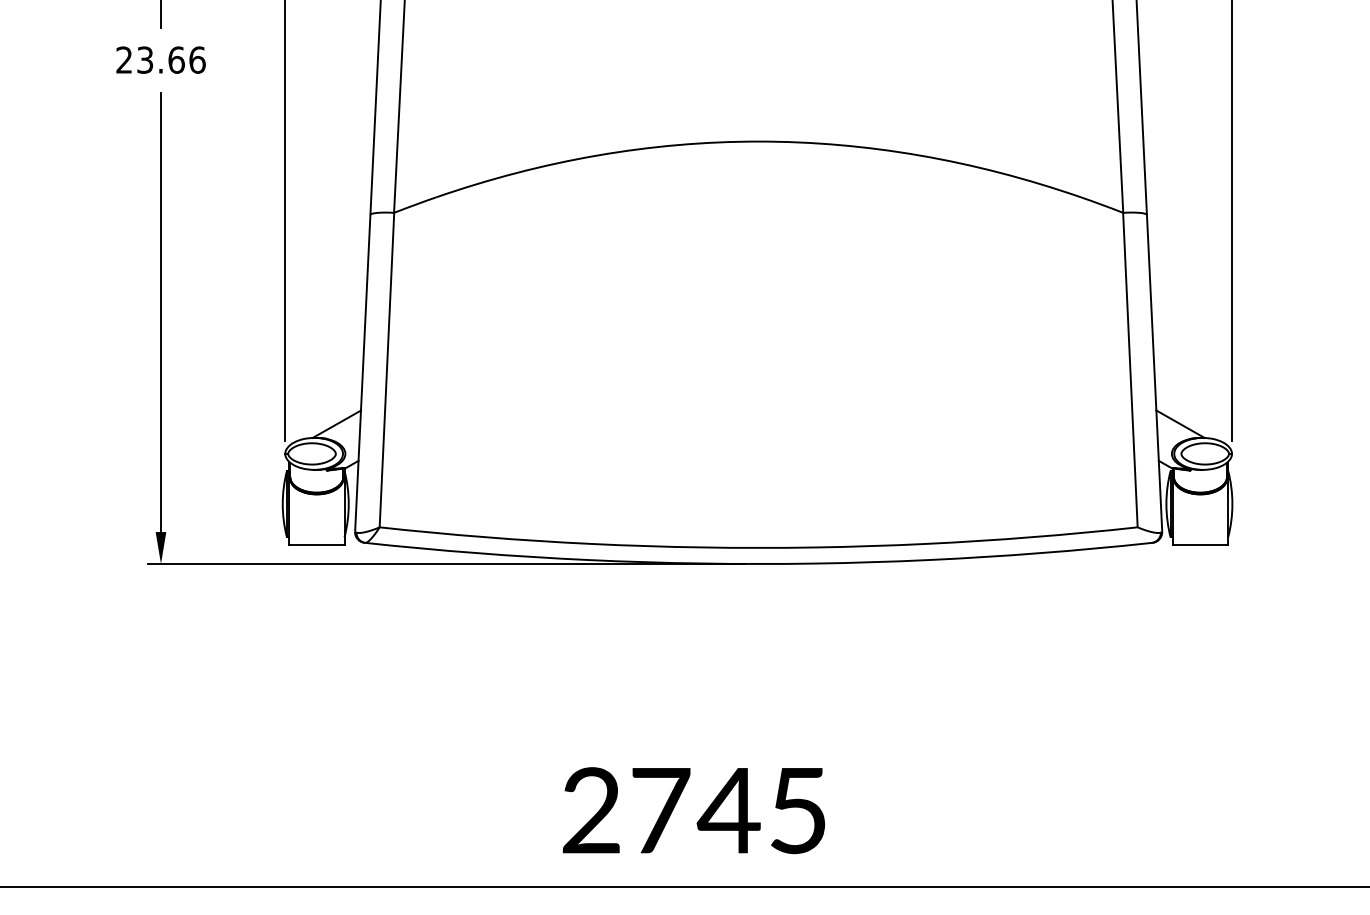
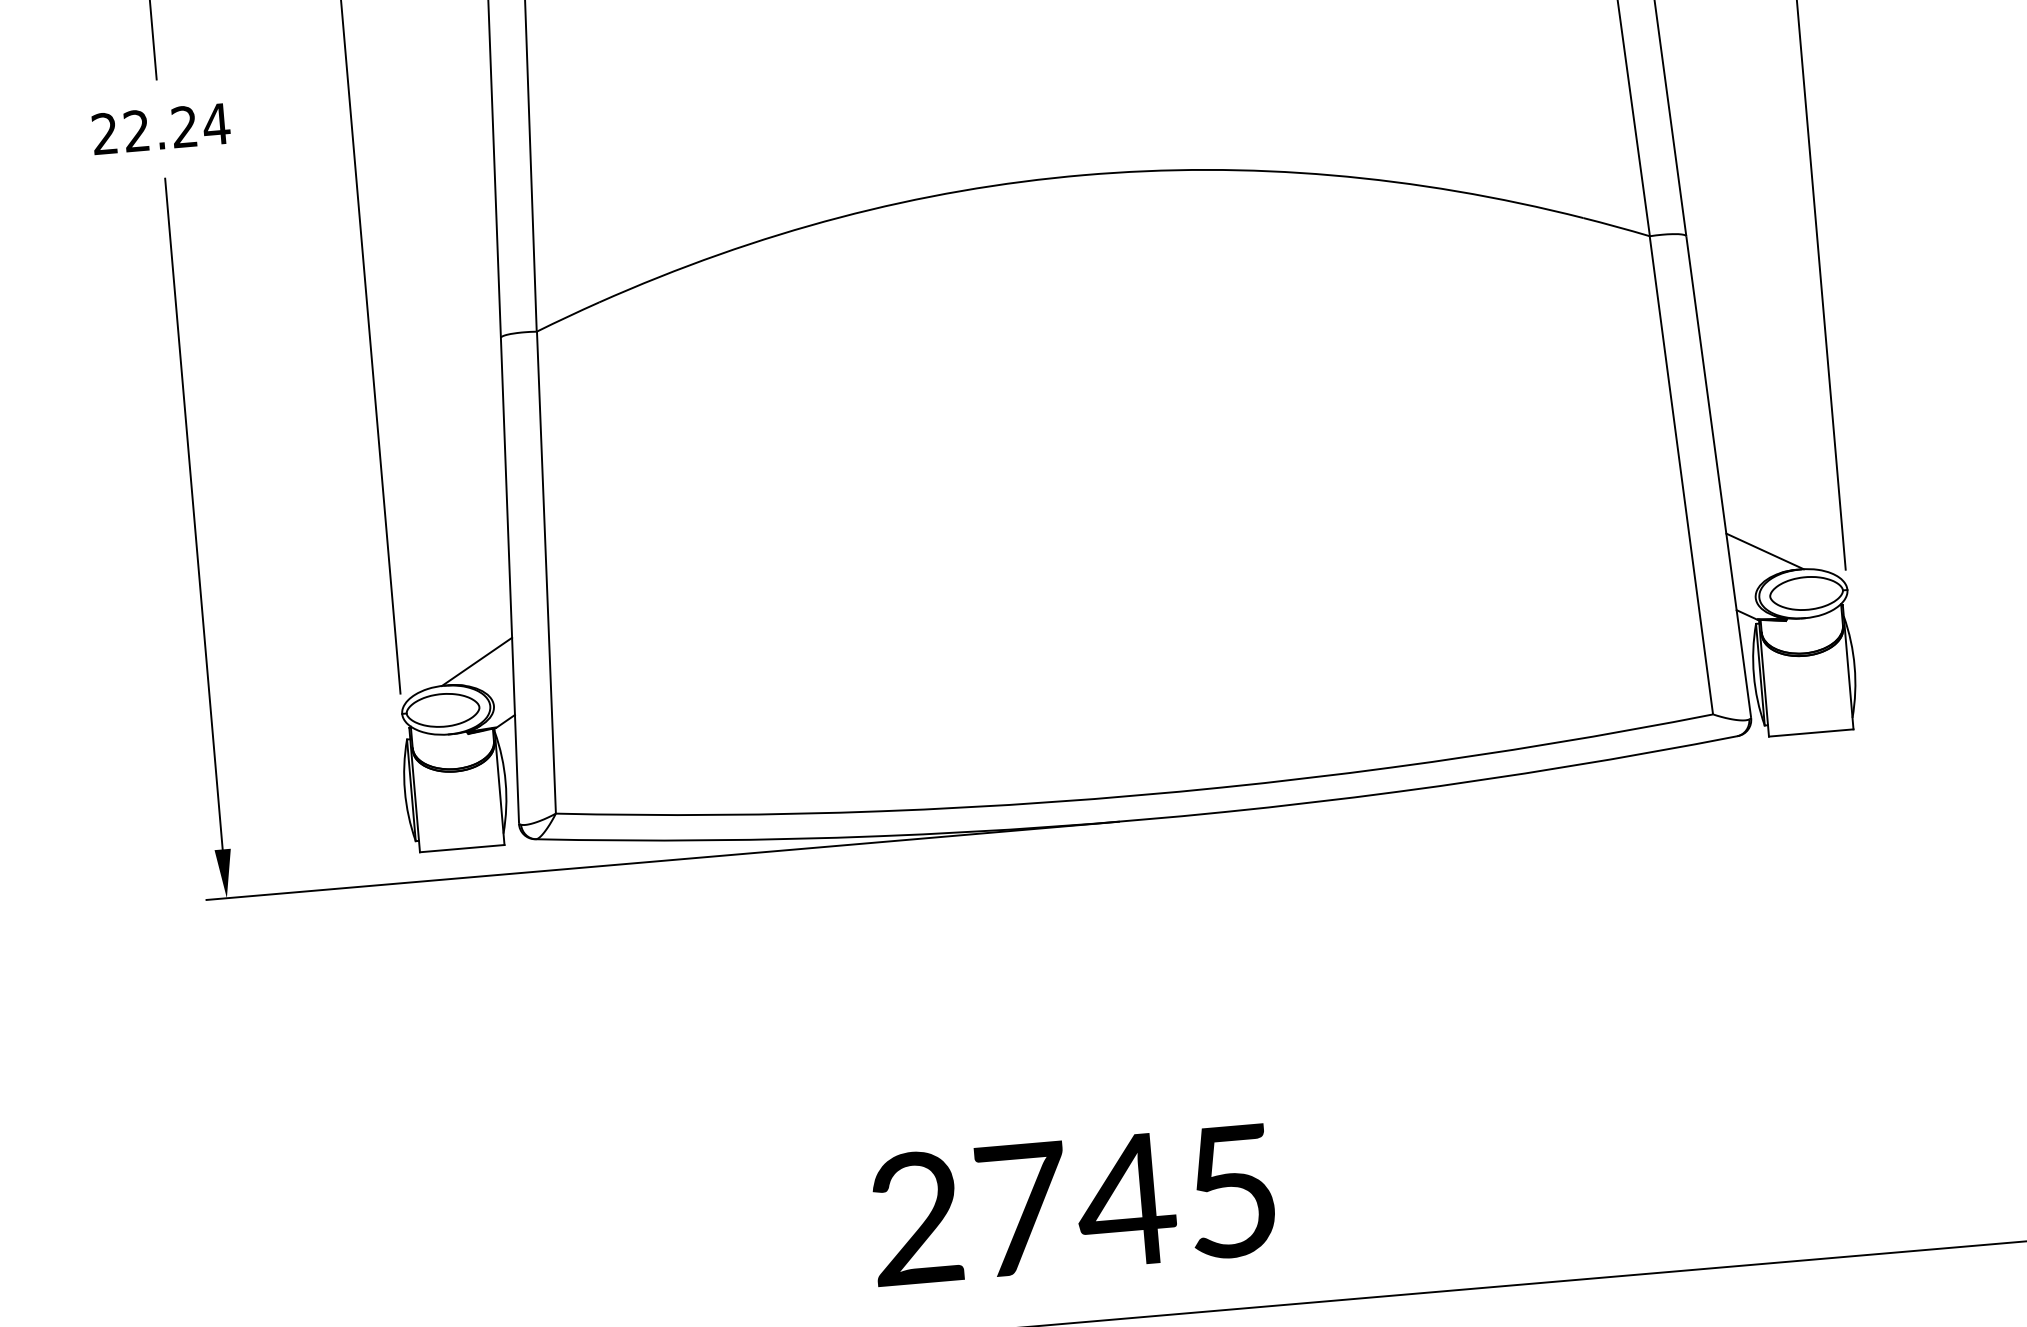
text: (171, 59) -> (176, 126), 23.66 -> 22.24

